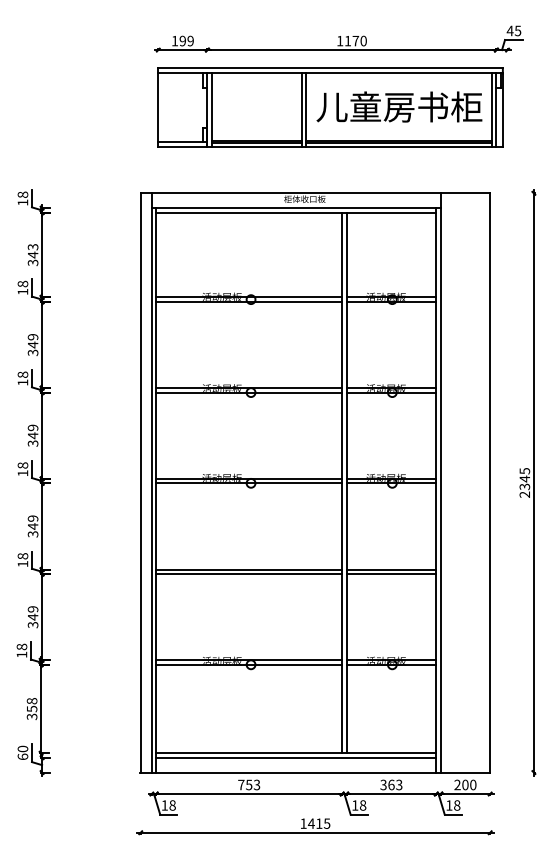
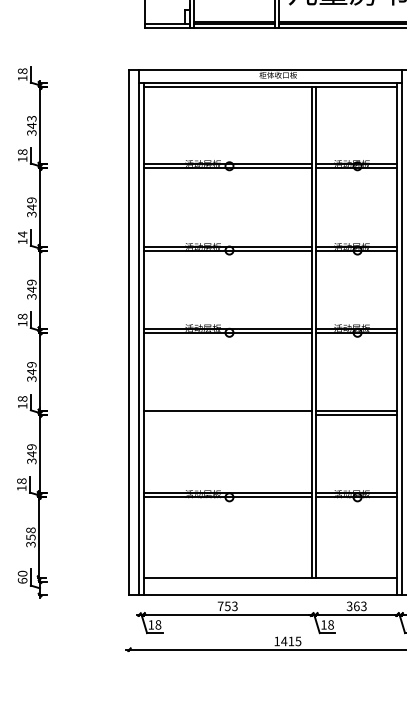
text: (22, 374) -> (22, 234), 18 -> 14
line: (249, 574) -> (228, 415), removed
line: (296, 757) -> (270, 581), removed

